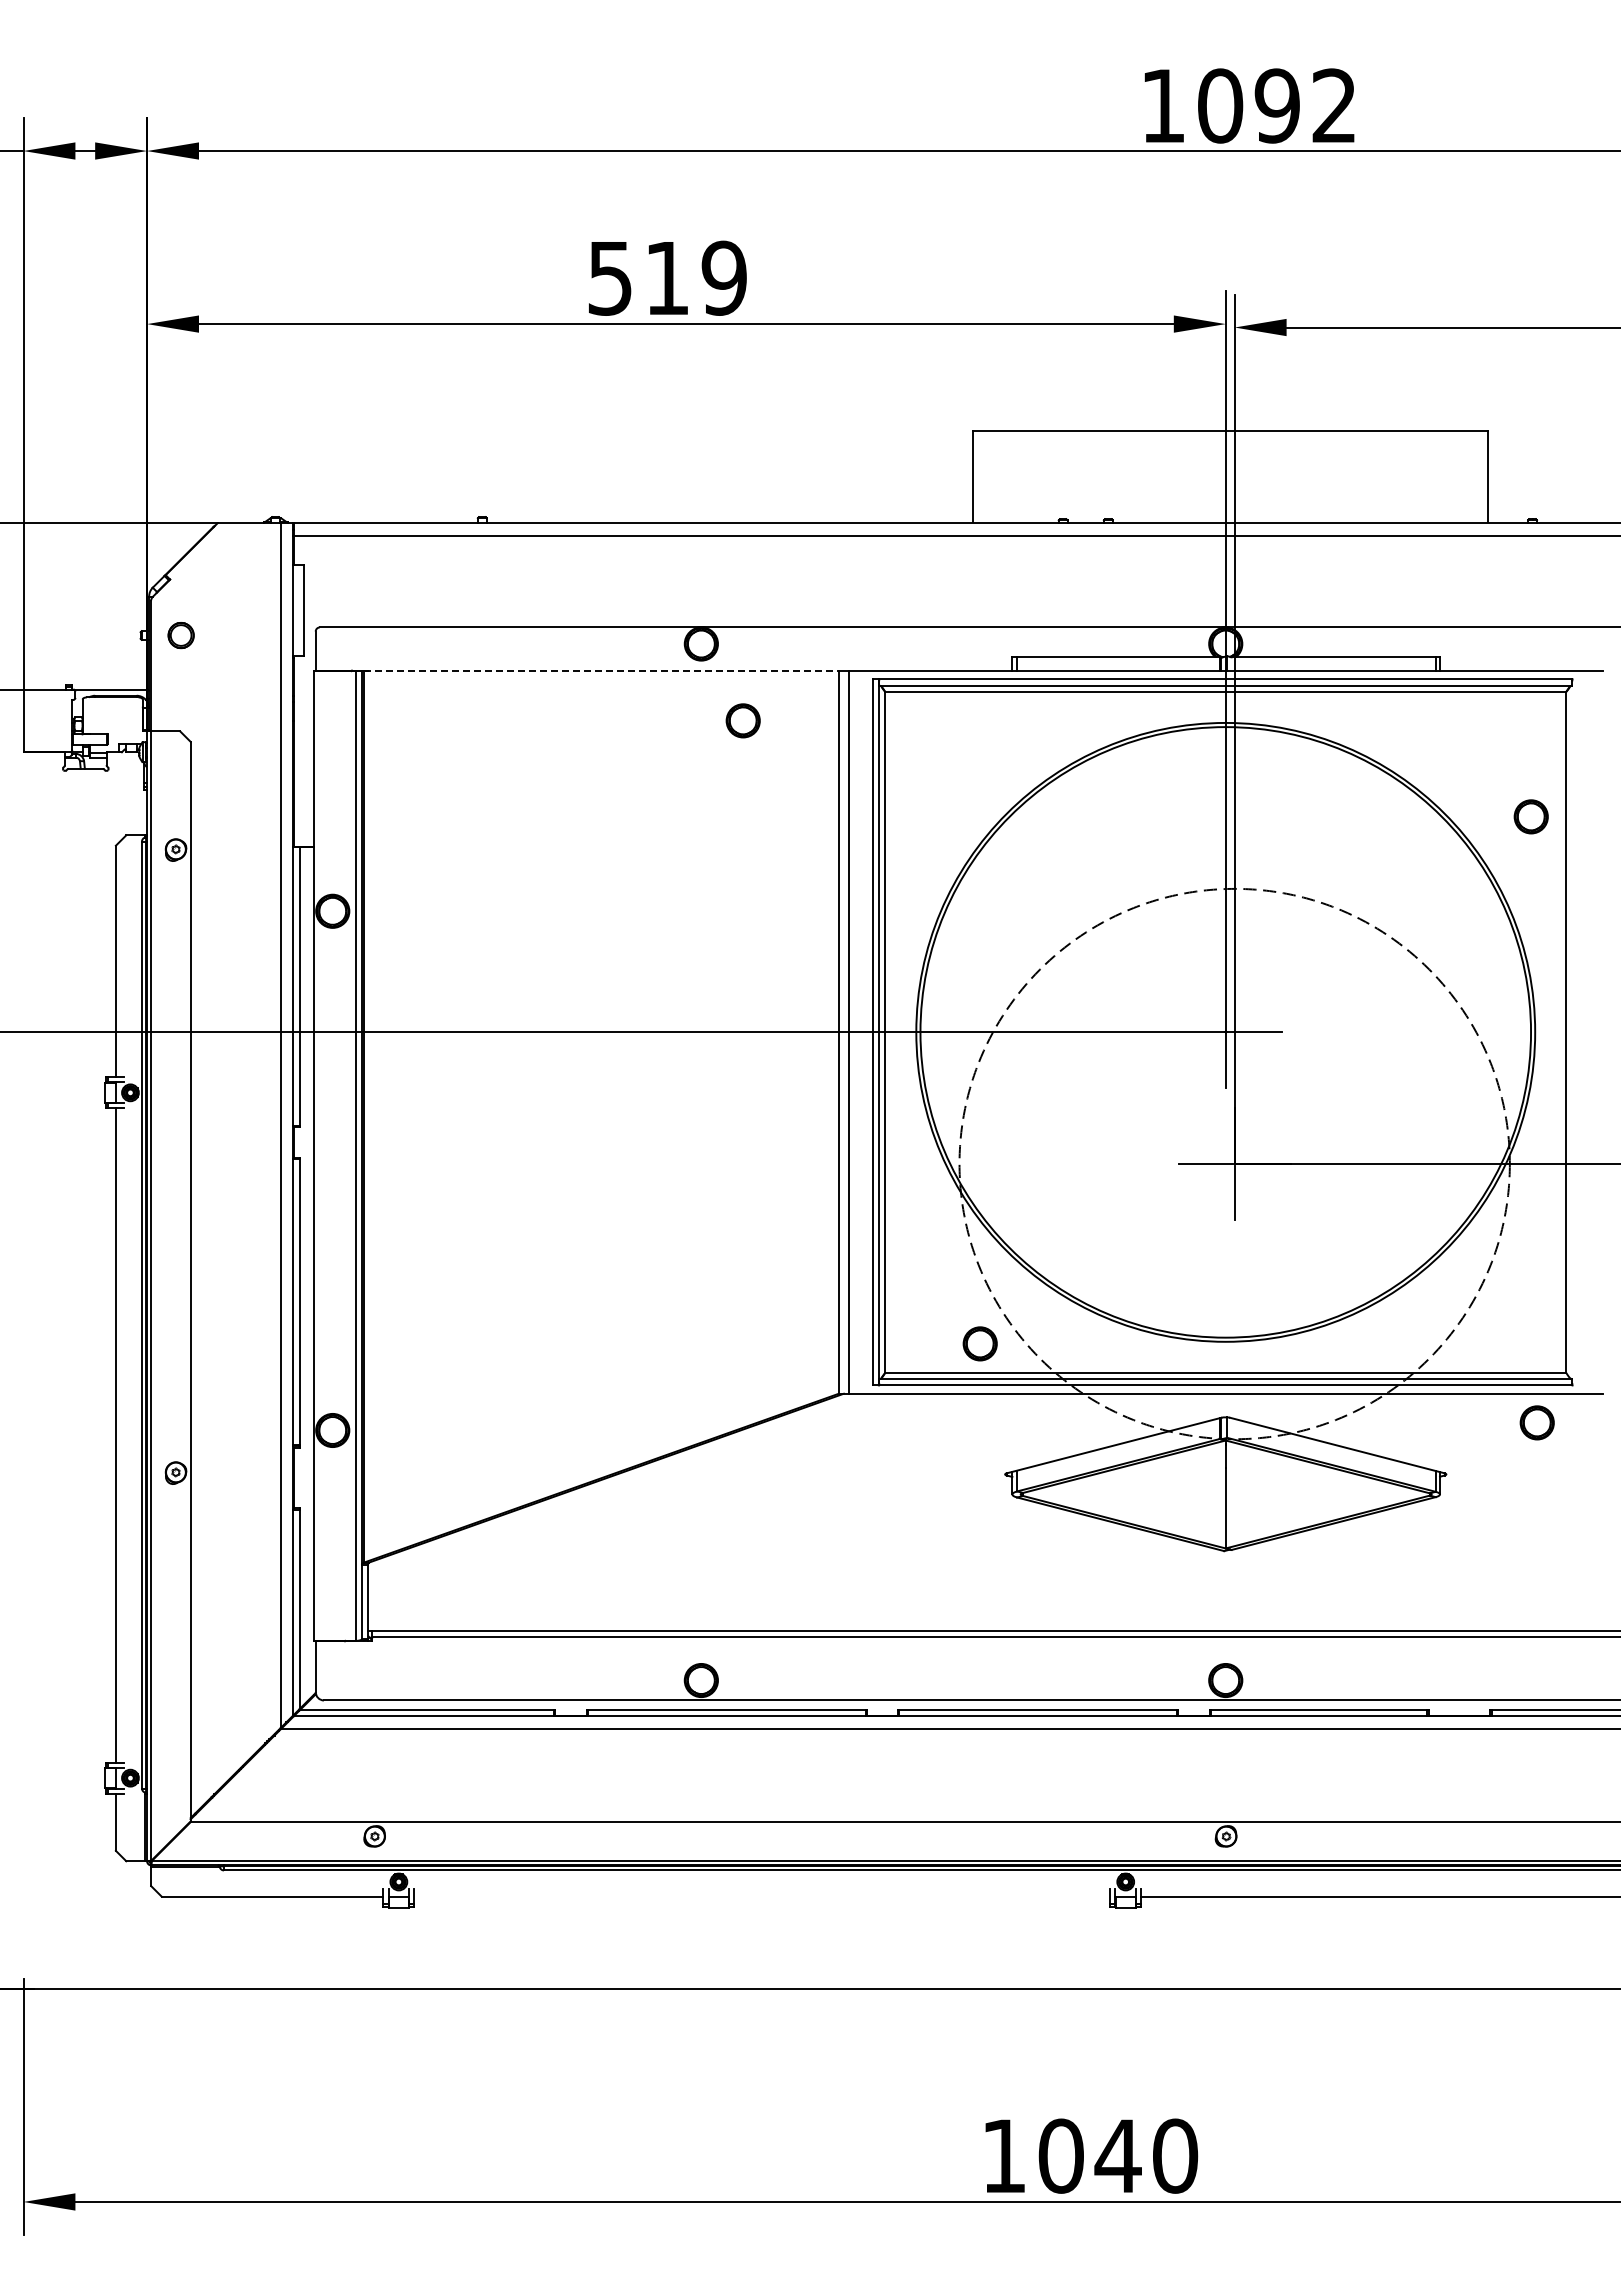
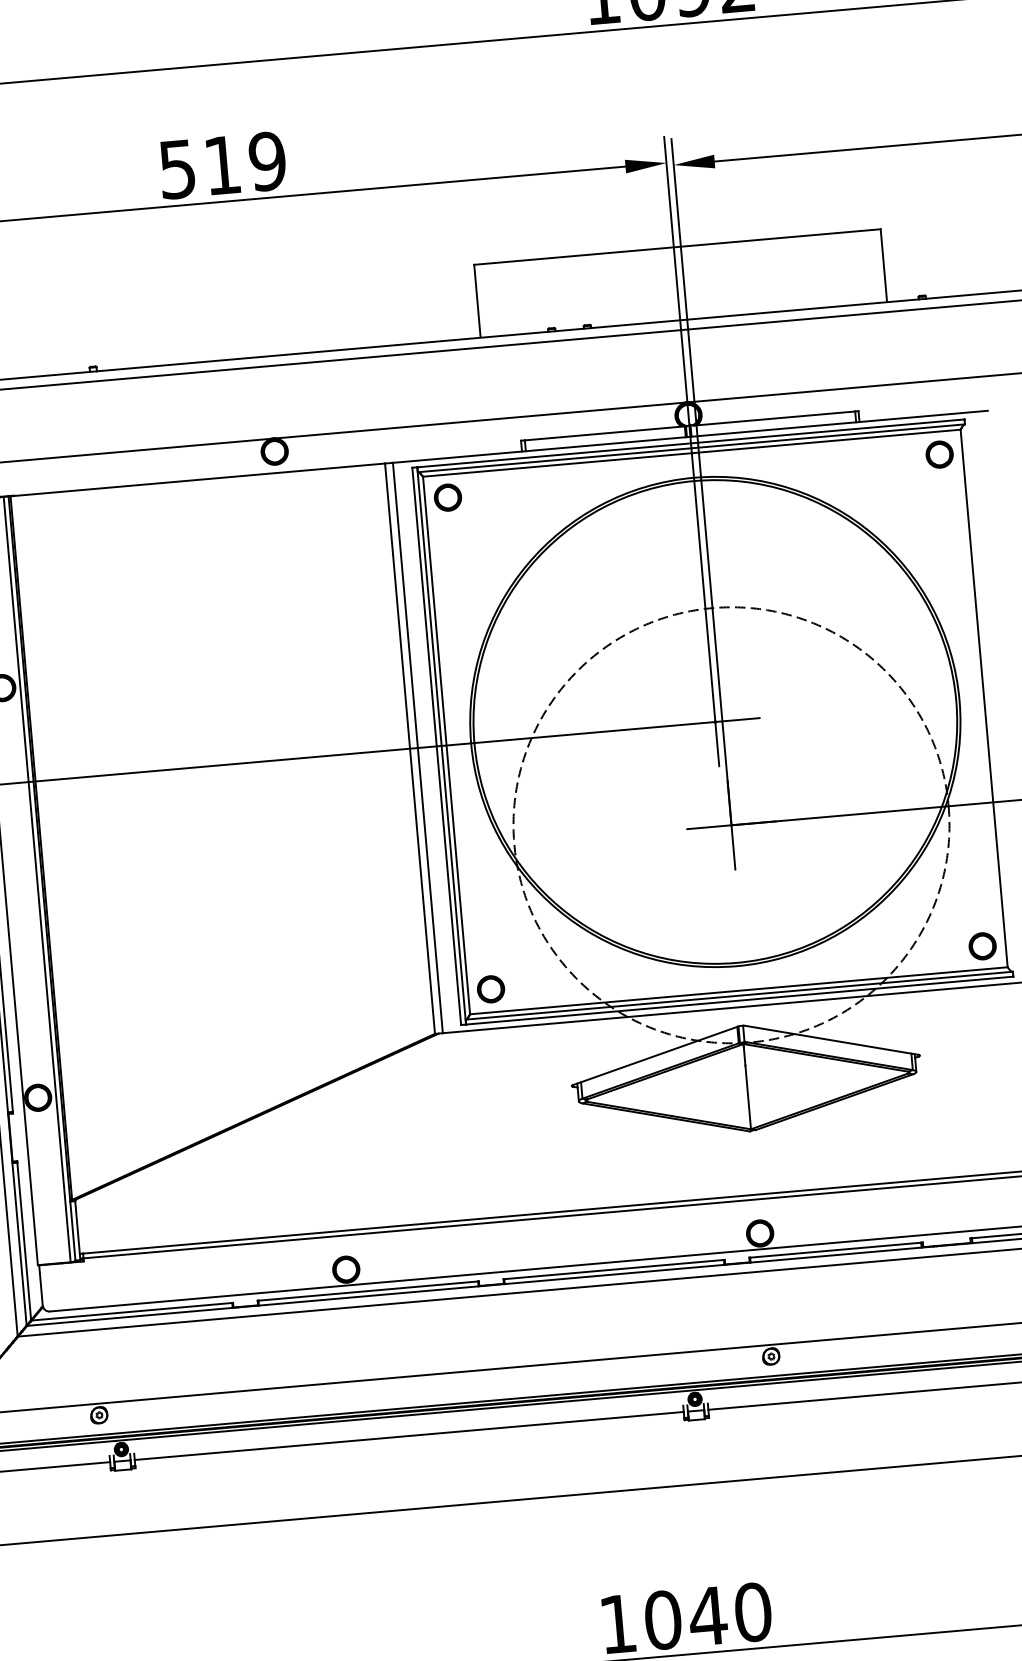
line: (602, 671) -> (198, 480), dashed -> solid
part: (742, 720) -> (447, 497), moved
part: (1530, 816) -> (939, 454), moved
part: (979, 1343) -> (490, 989), moved
part: (1536, 1422) -> (982, 946), moved
line: (762, 1896) -> (409, 1435), added

